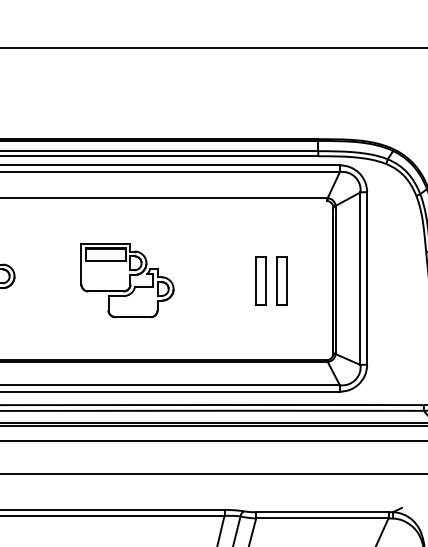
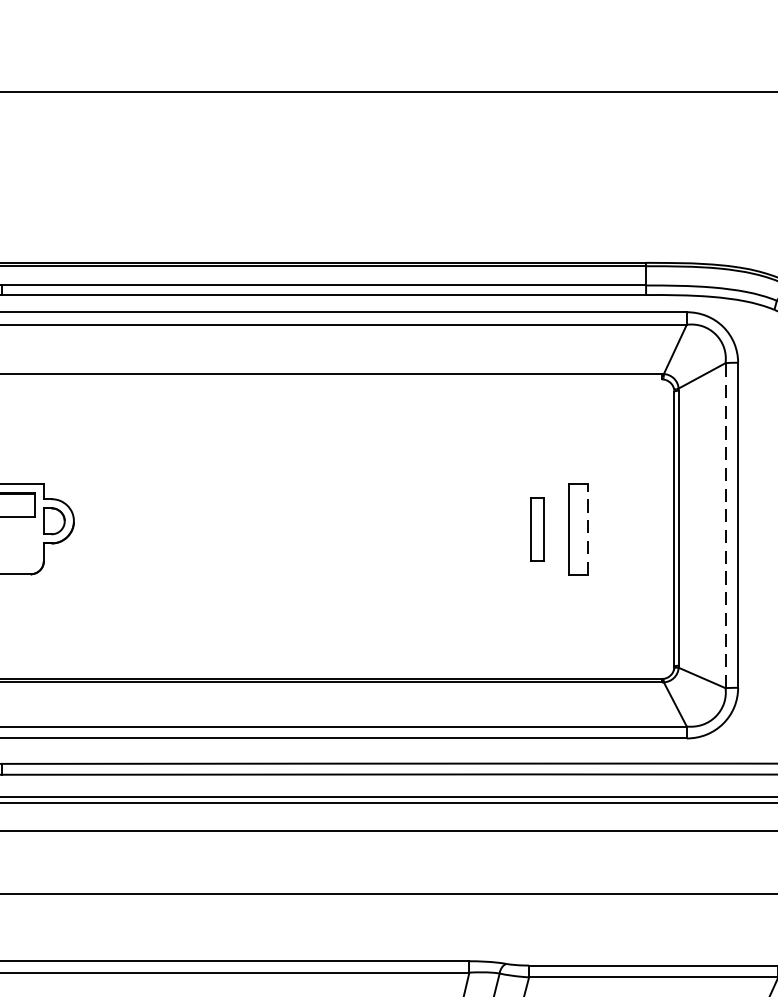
line: (360, 278) -> (725, 525), solid -> dashed
part: (127, 280) -> (286, 529), removed
part: (260, 280) -> (537, 529), size x0.7
line: (287, 280) -> (588, 529), solid -> dashed

